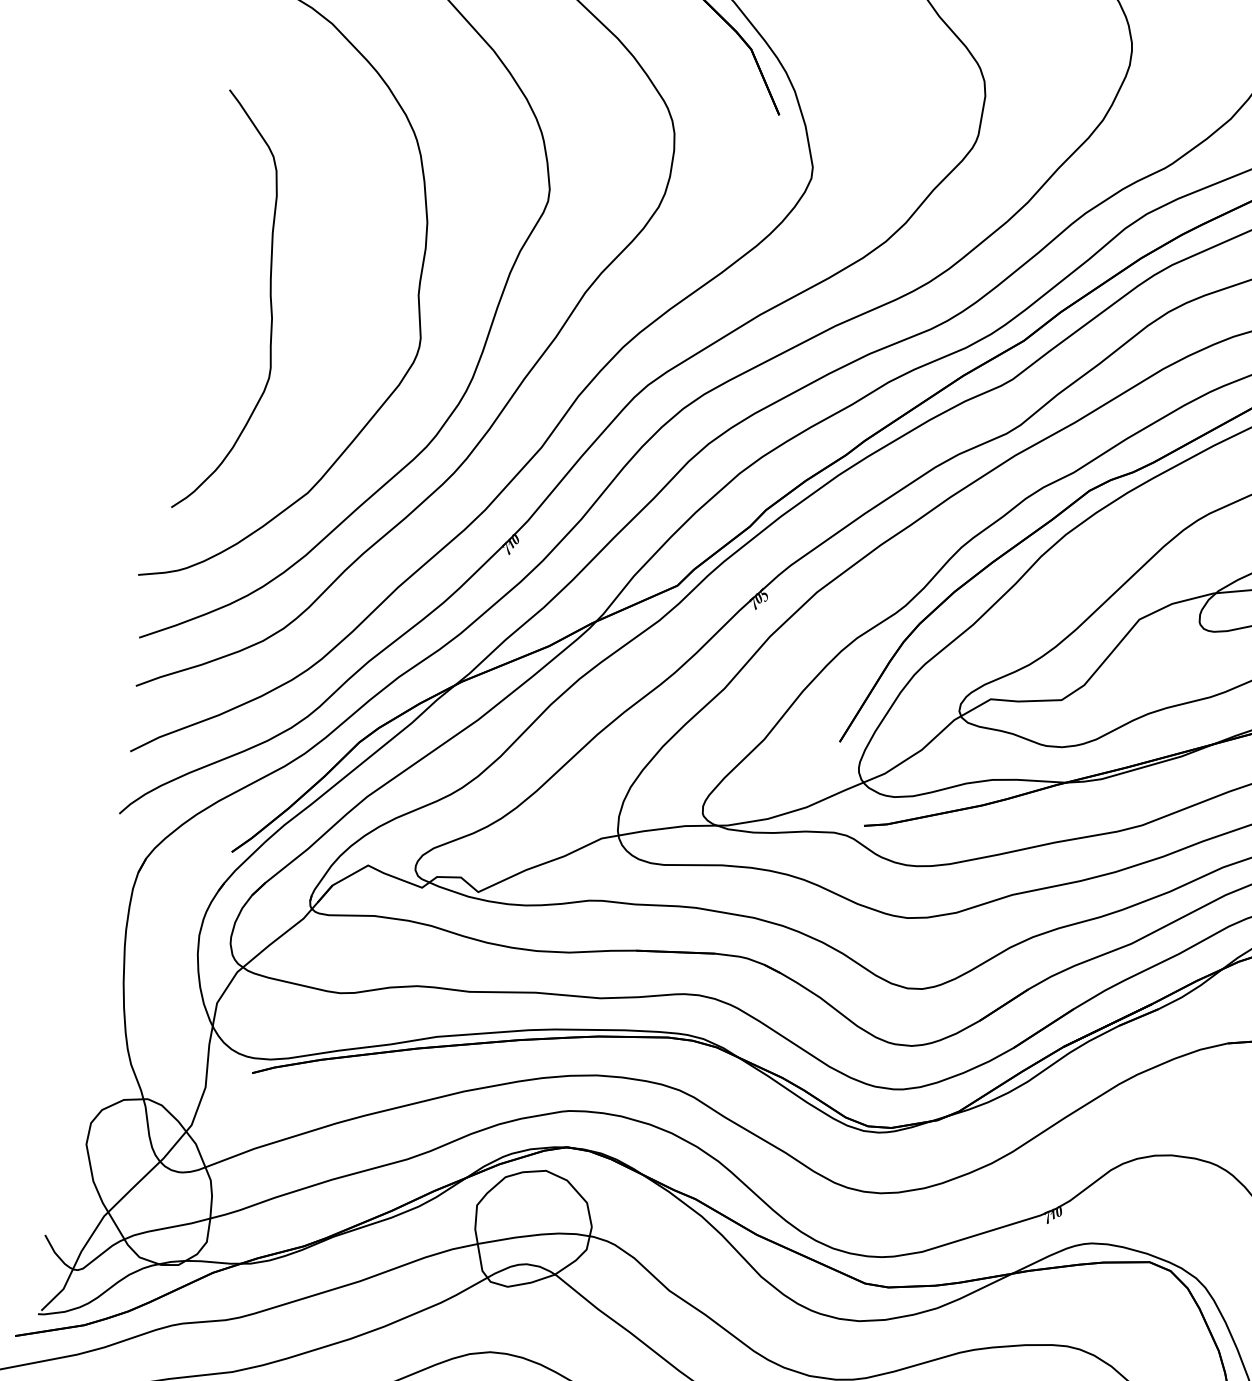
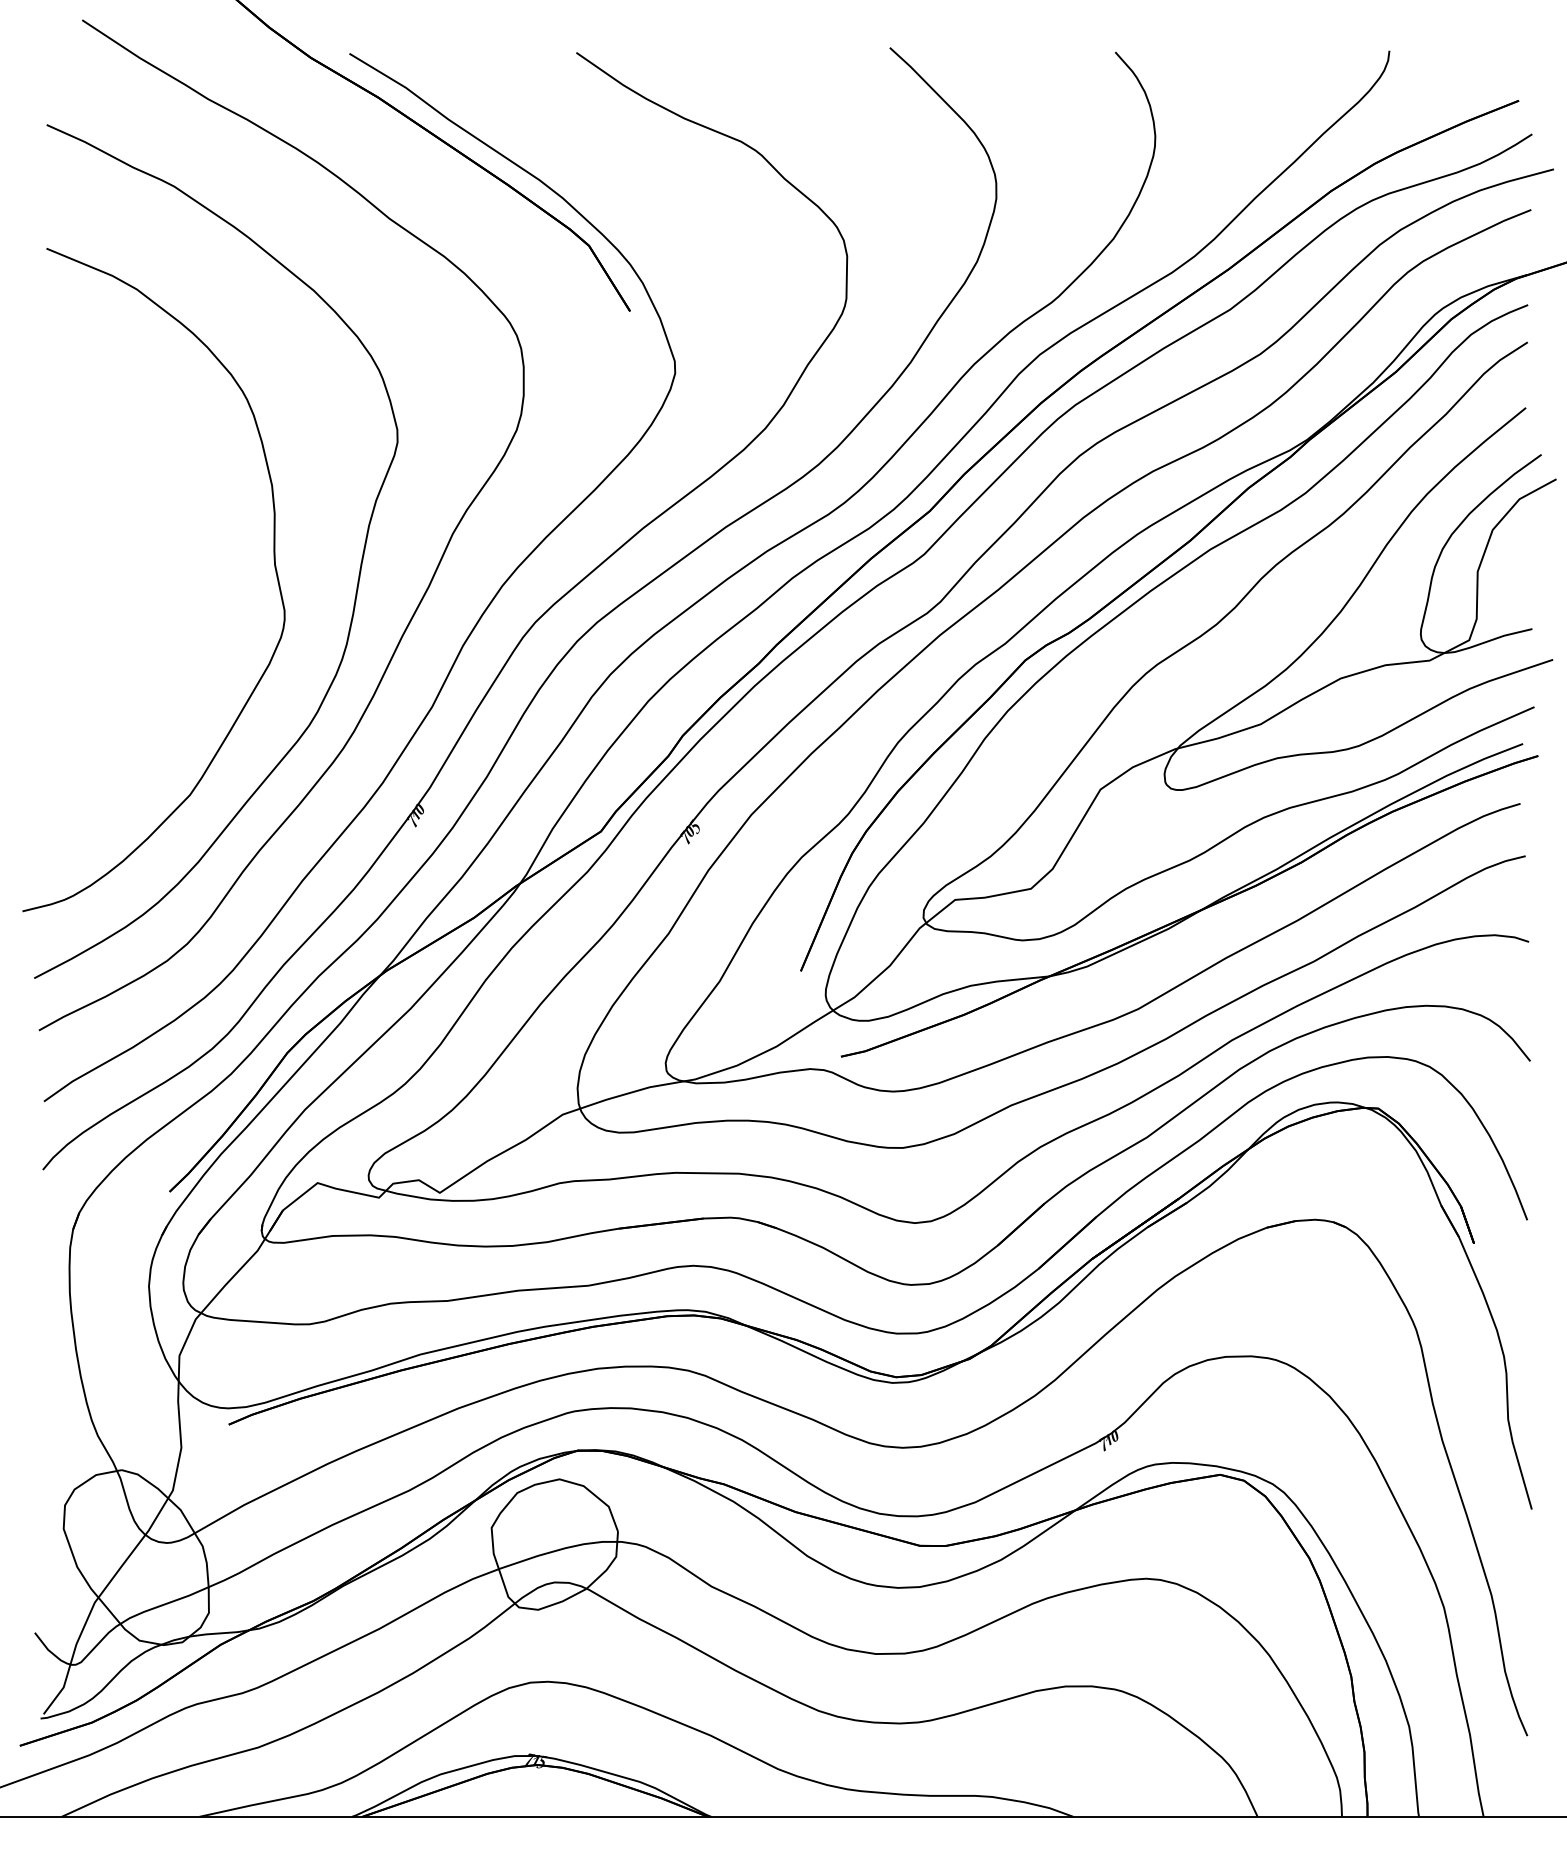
curve: (270, 303) -> (117, 598), removed

